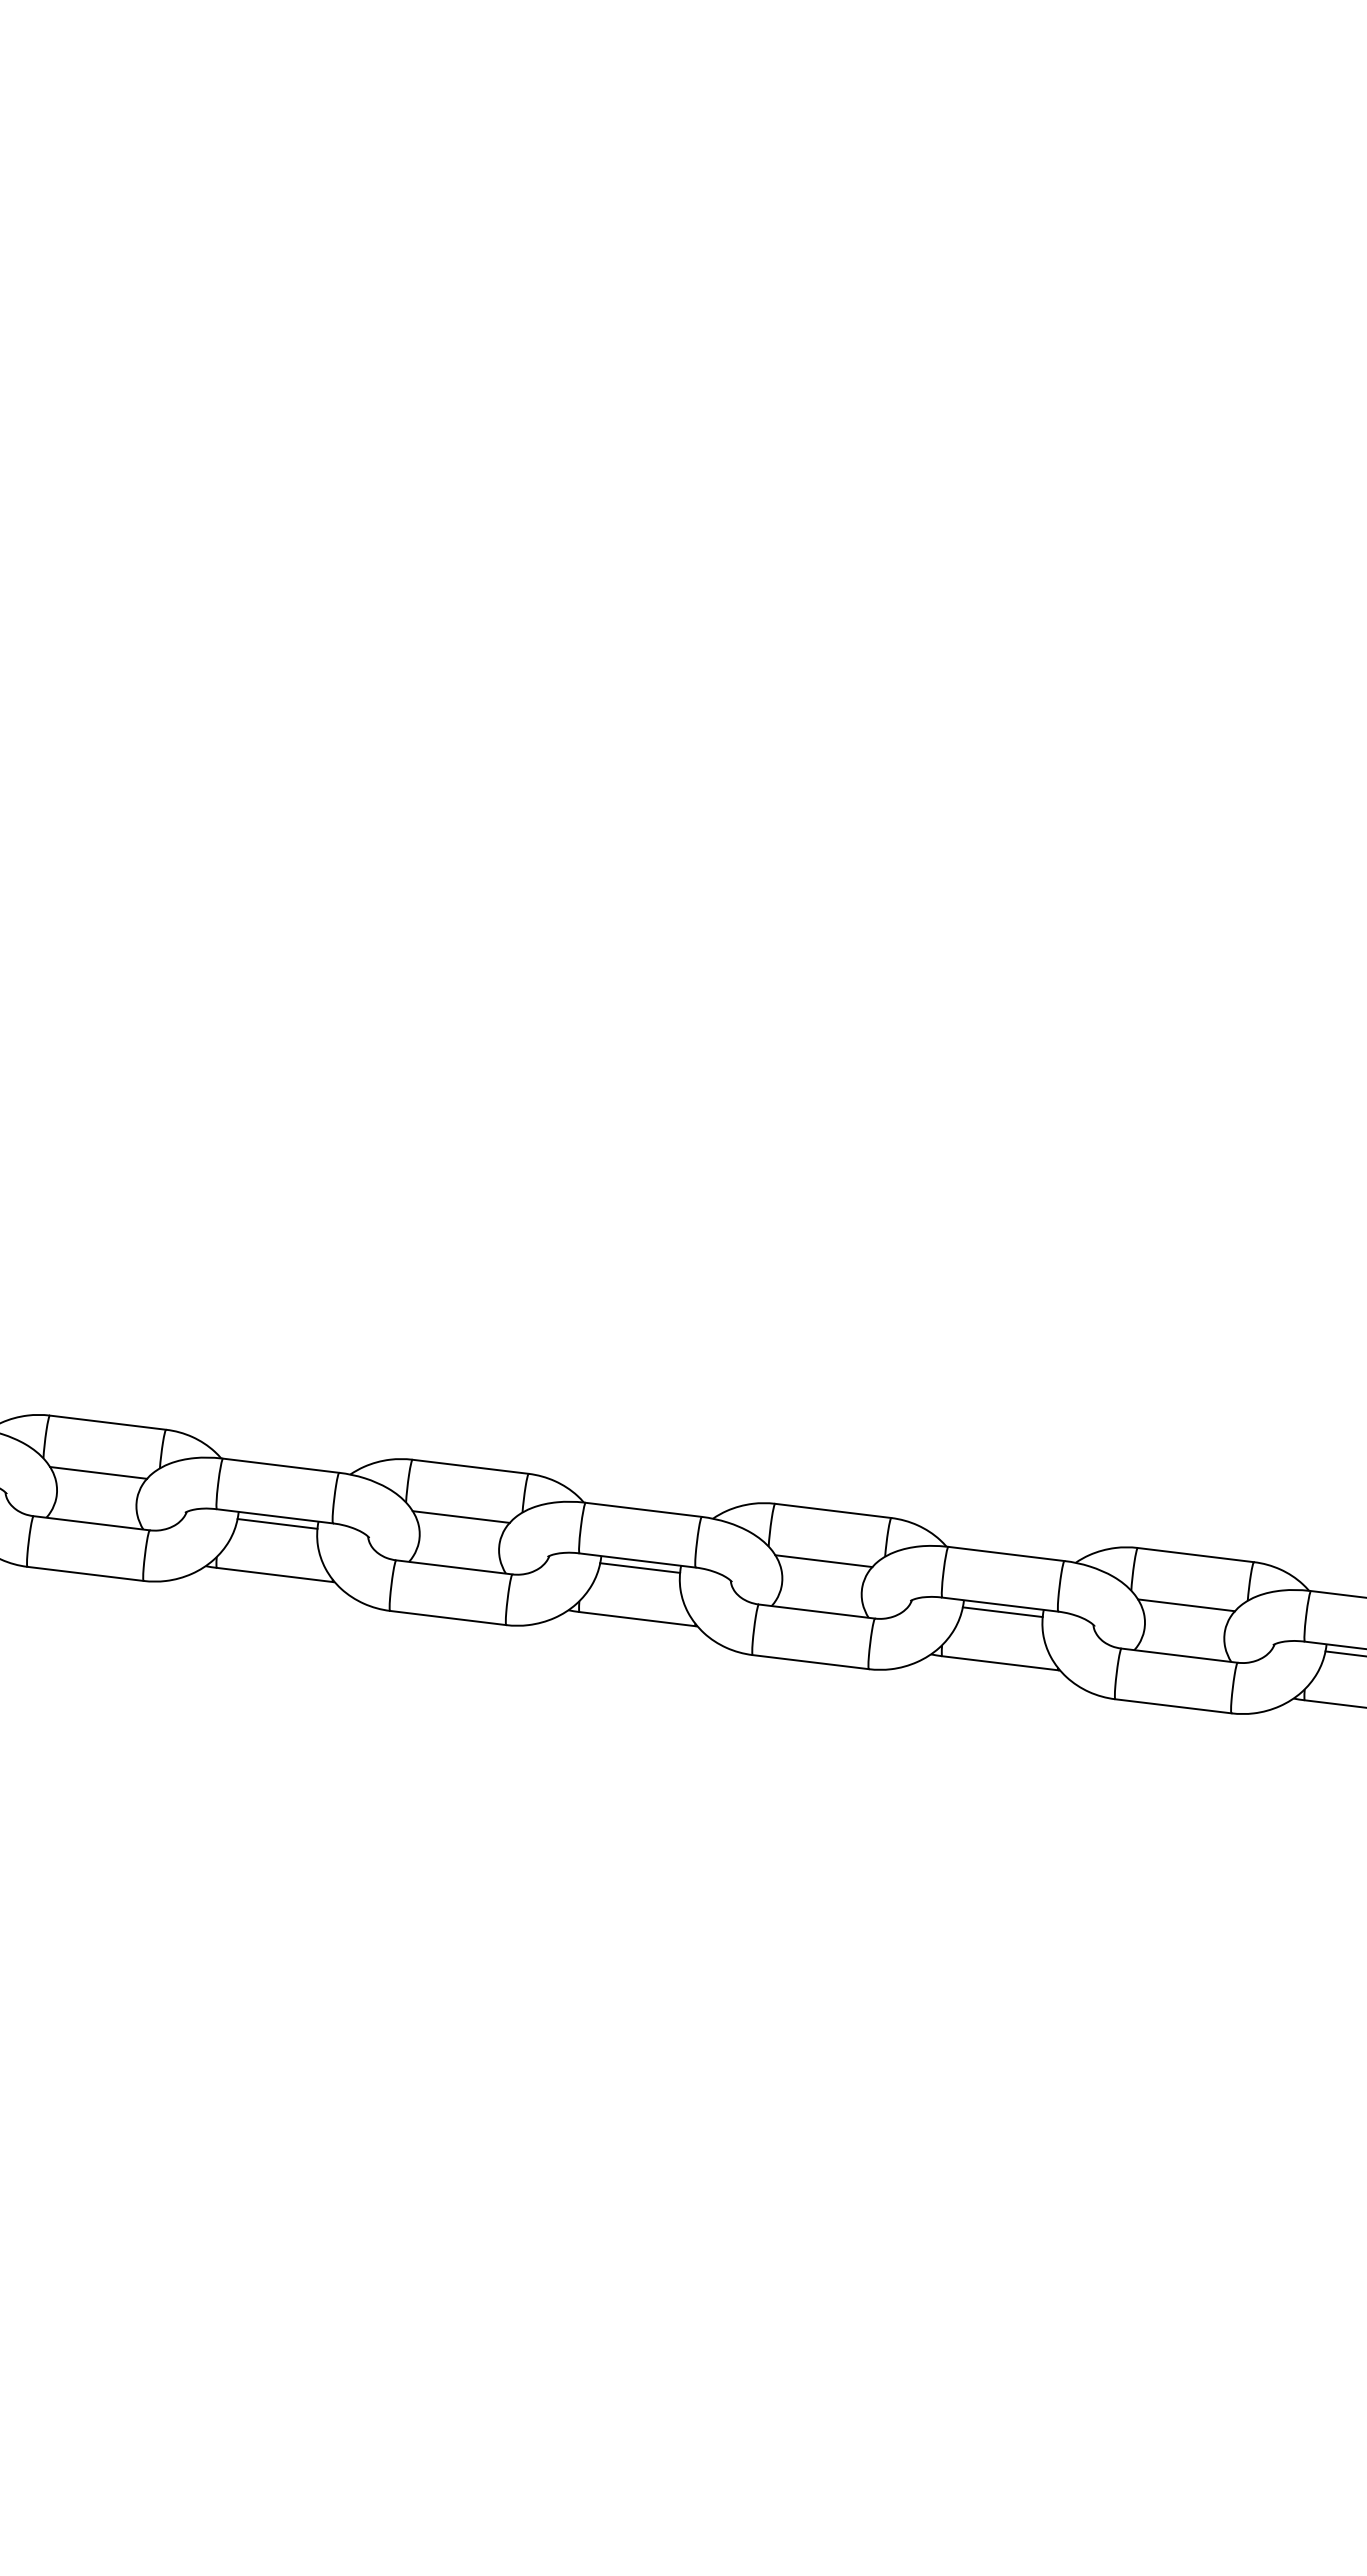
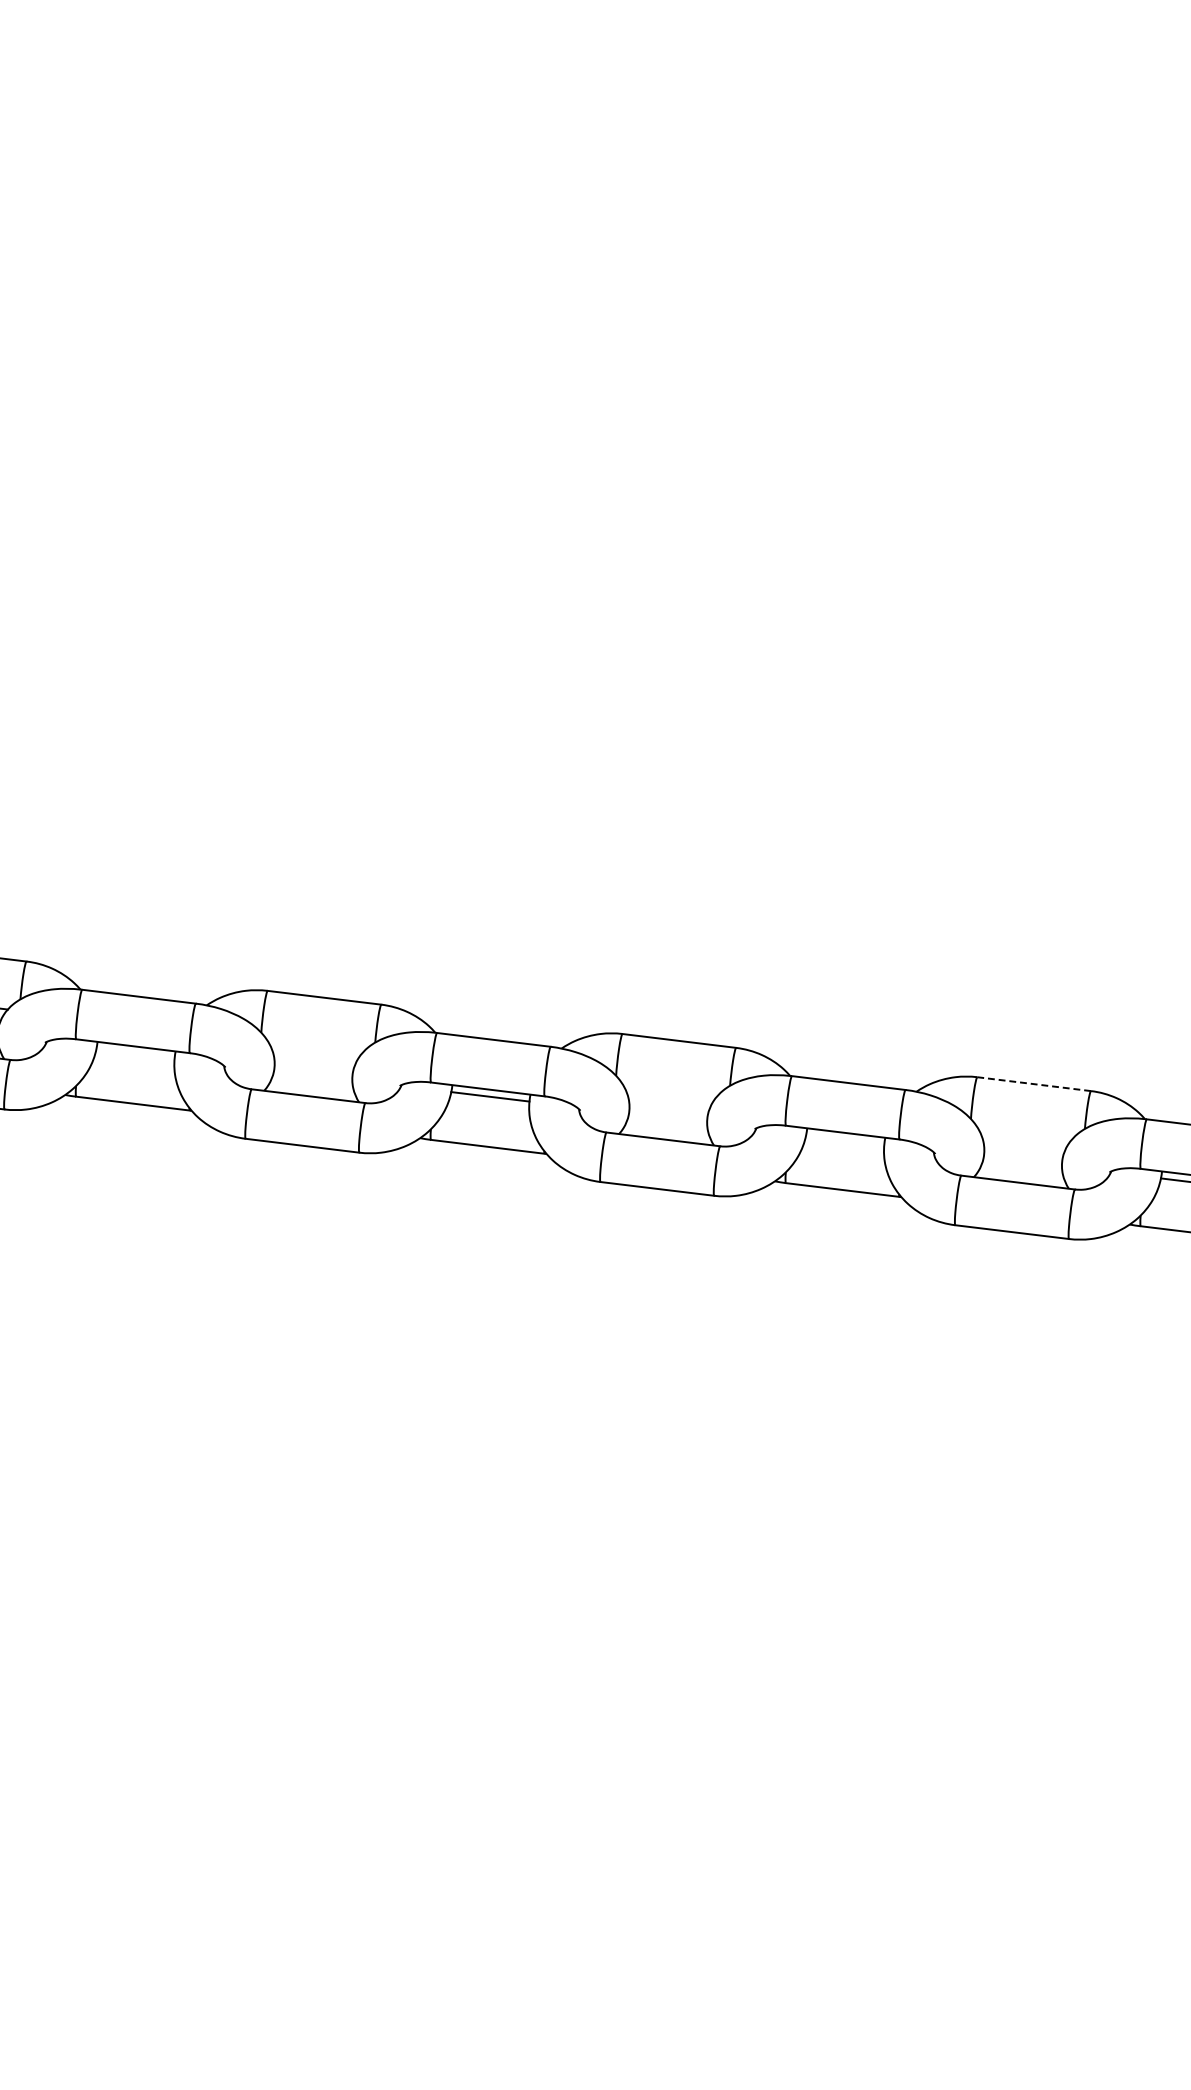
line: (460, 1516) -> (314, 1046), removed
line: (277, 1523) -> (135, 1053), removed
line: (1195, 1555) -> (1033, 1084), solid -> dashed
line: (823, 1561) -> (669, 1090), removed
line: (1185, 1605) -> (1023, 1133), removed
line: (1002, 1612) -> (844, 1140), removed

